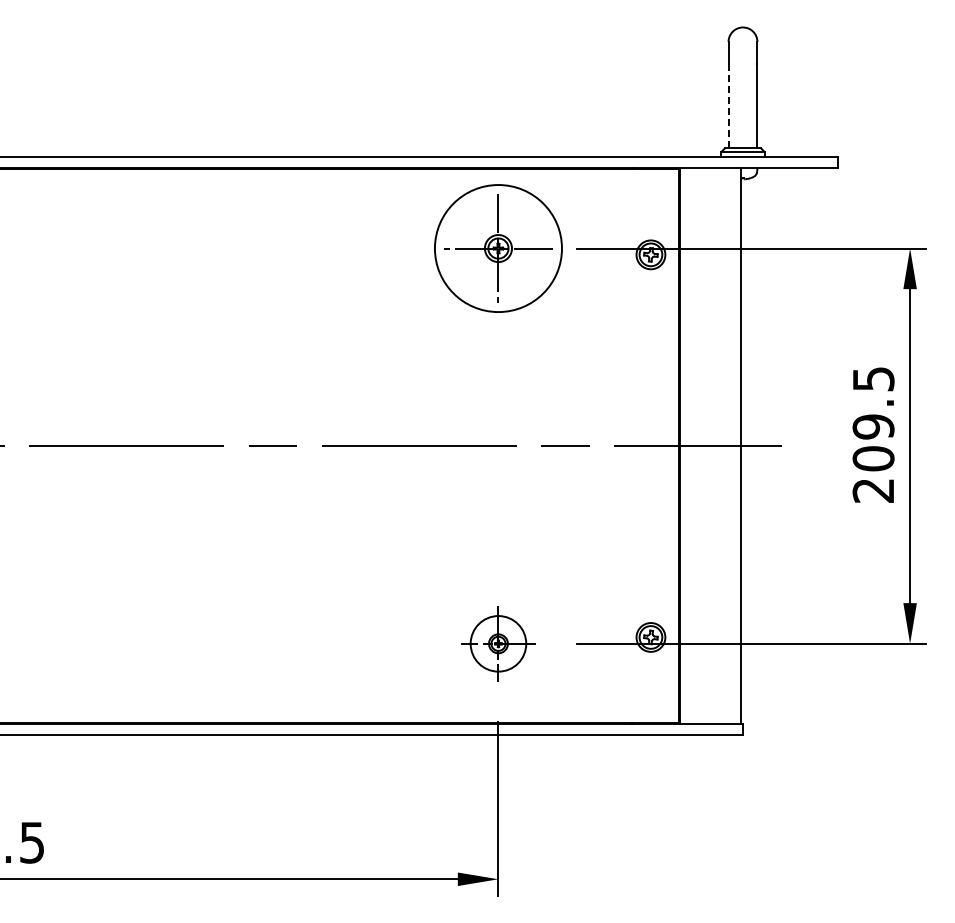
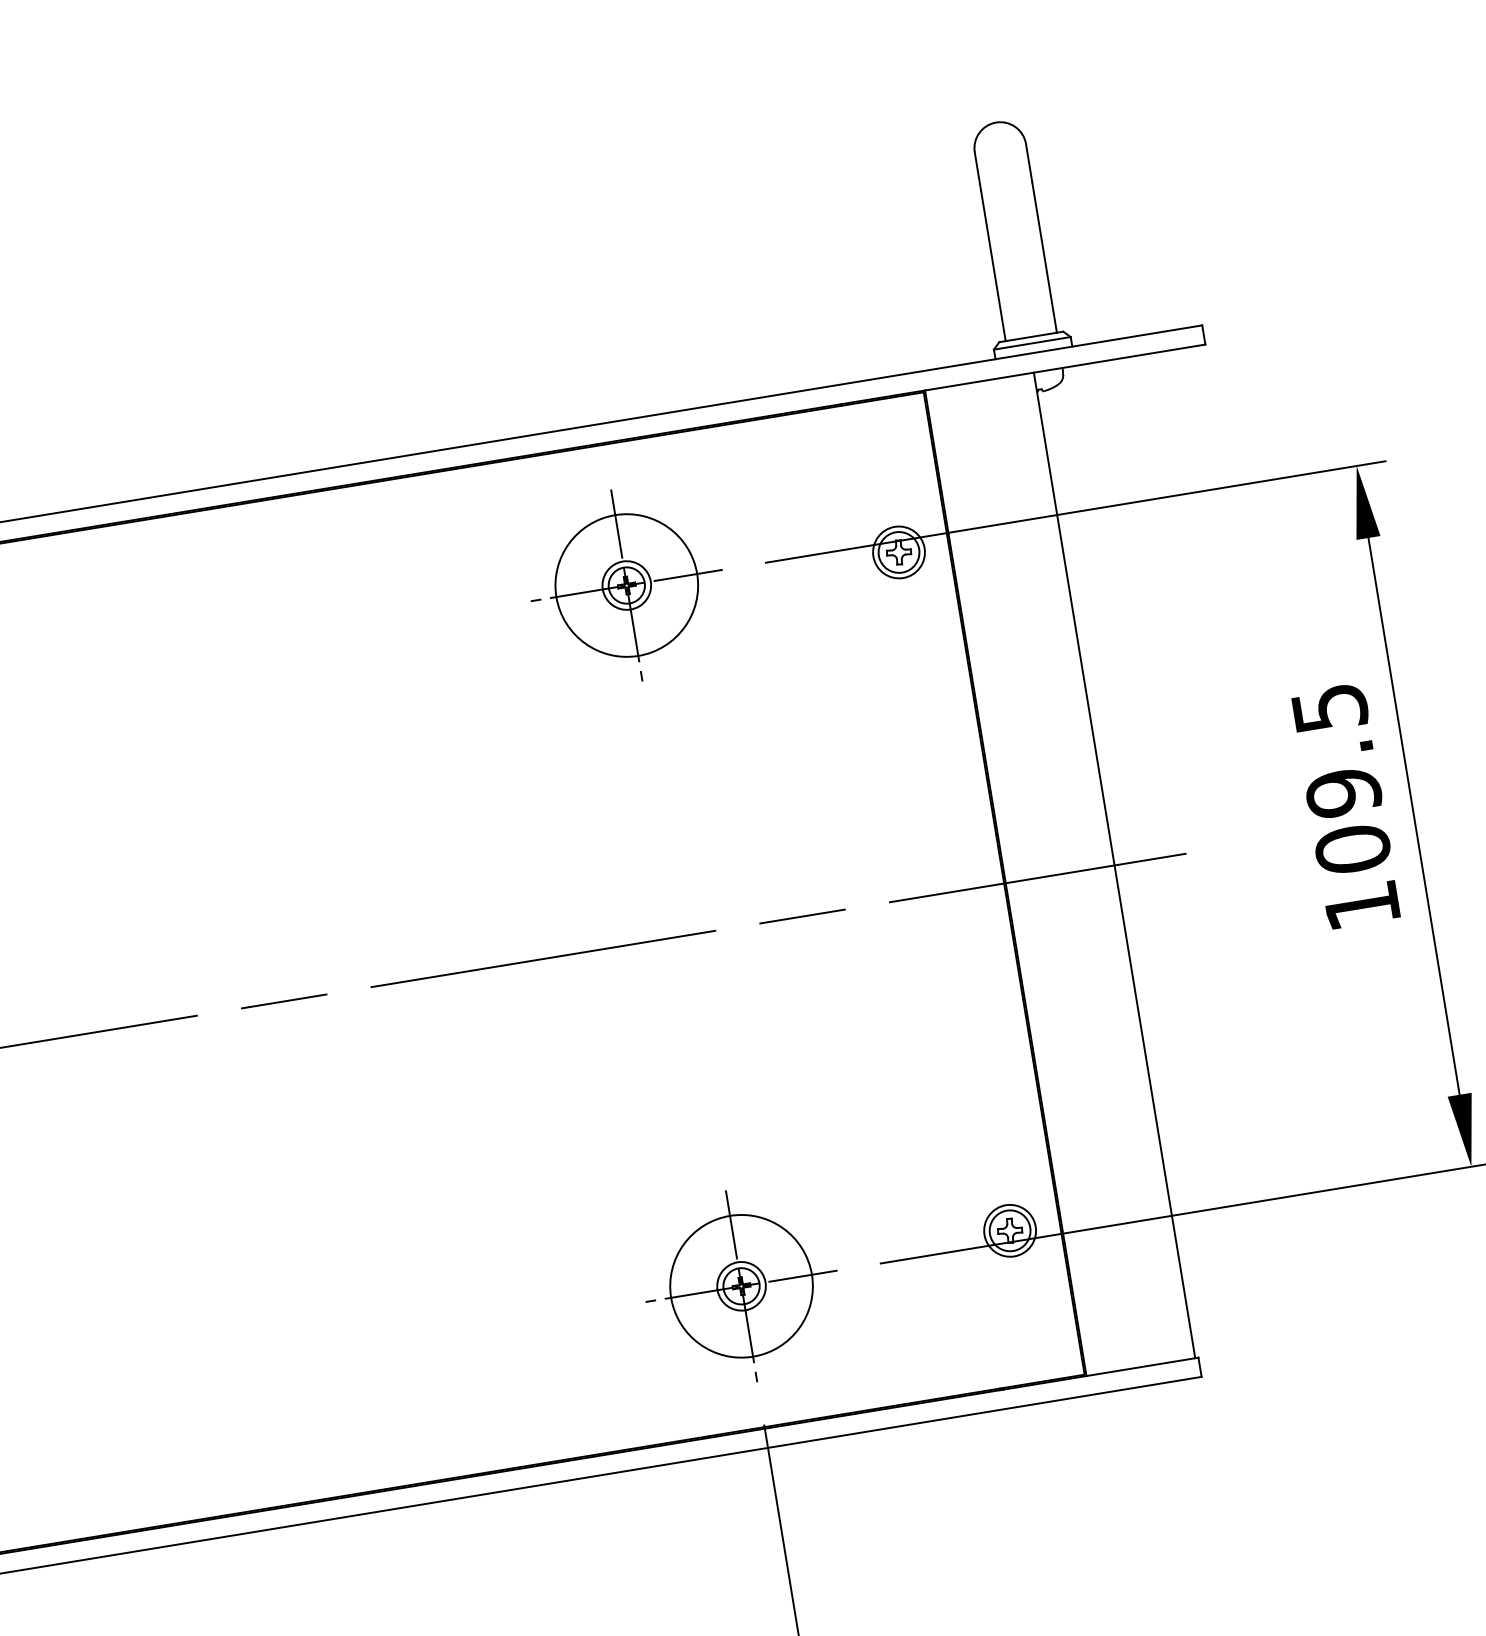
line: (728, 105) -> (993, 265), dashed -> solid
circle: (498, 248) -> (626, 585), size x0.62
text: (872, 490) -> (1360, 905), 209.5 -> 109.5
part: (498, 643) -> (741, 1285), size x1.43

